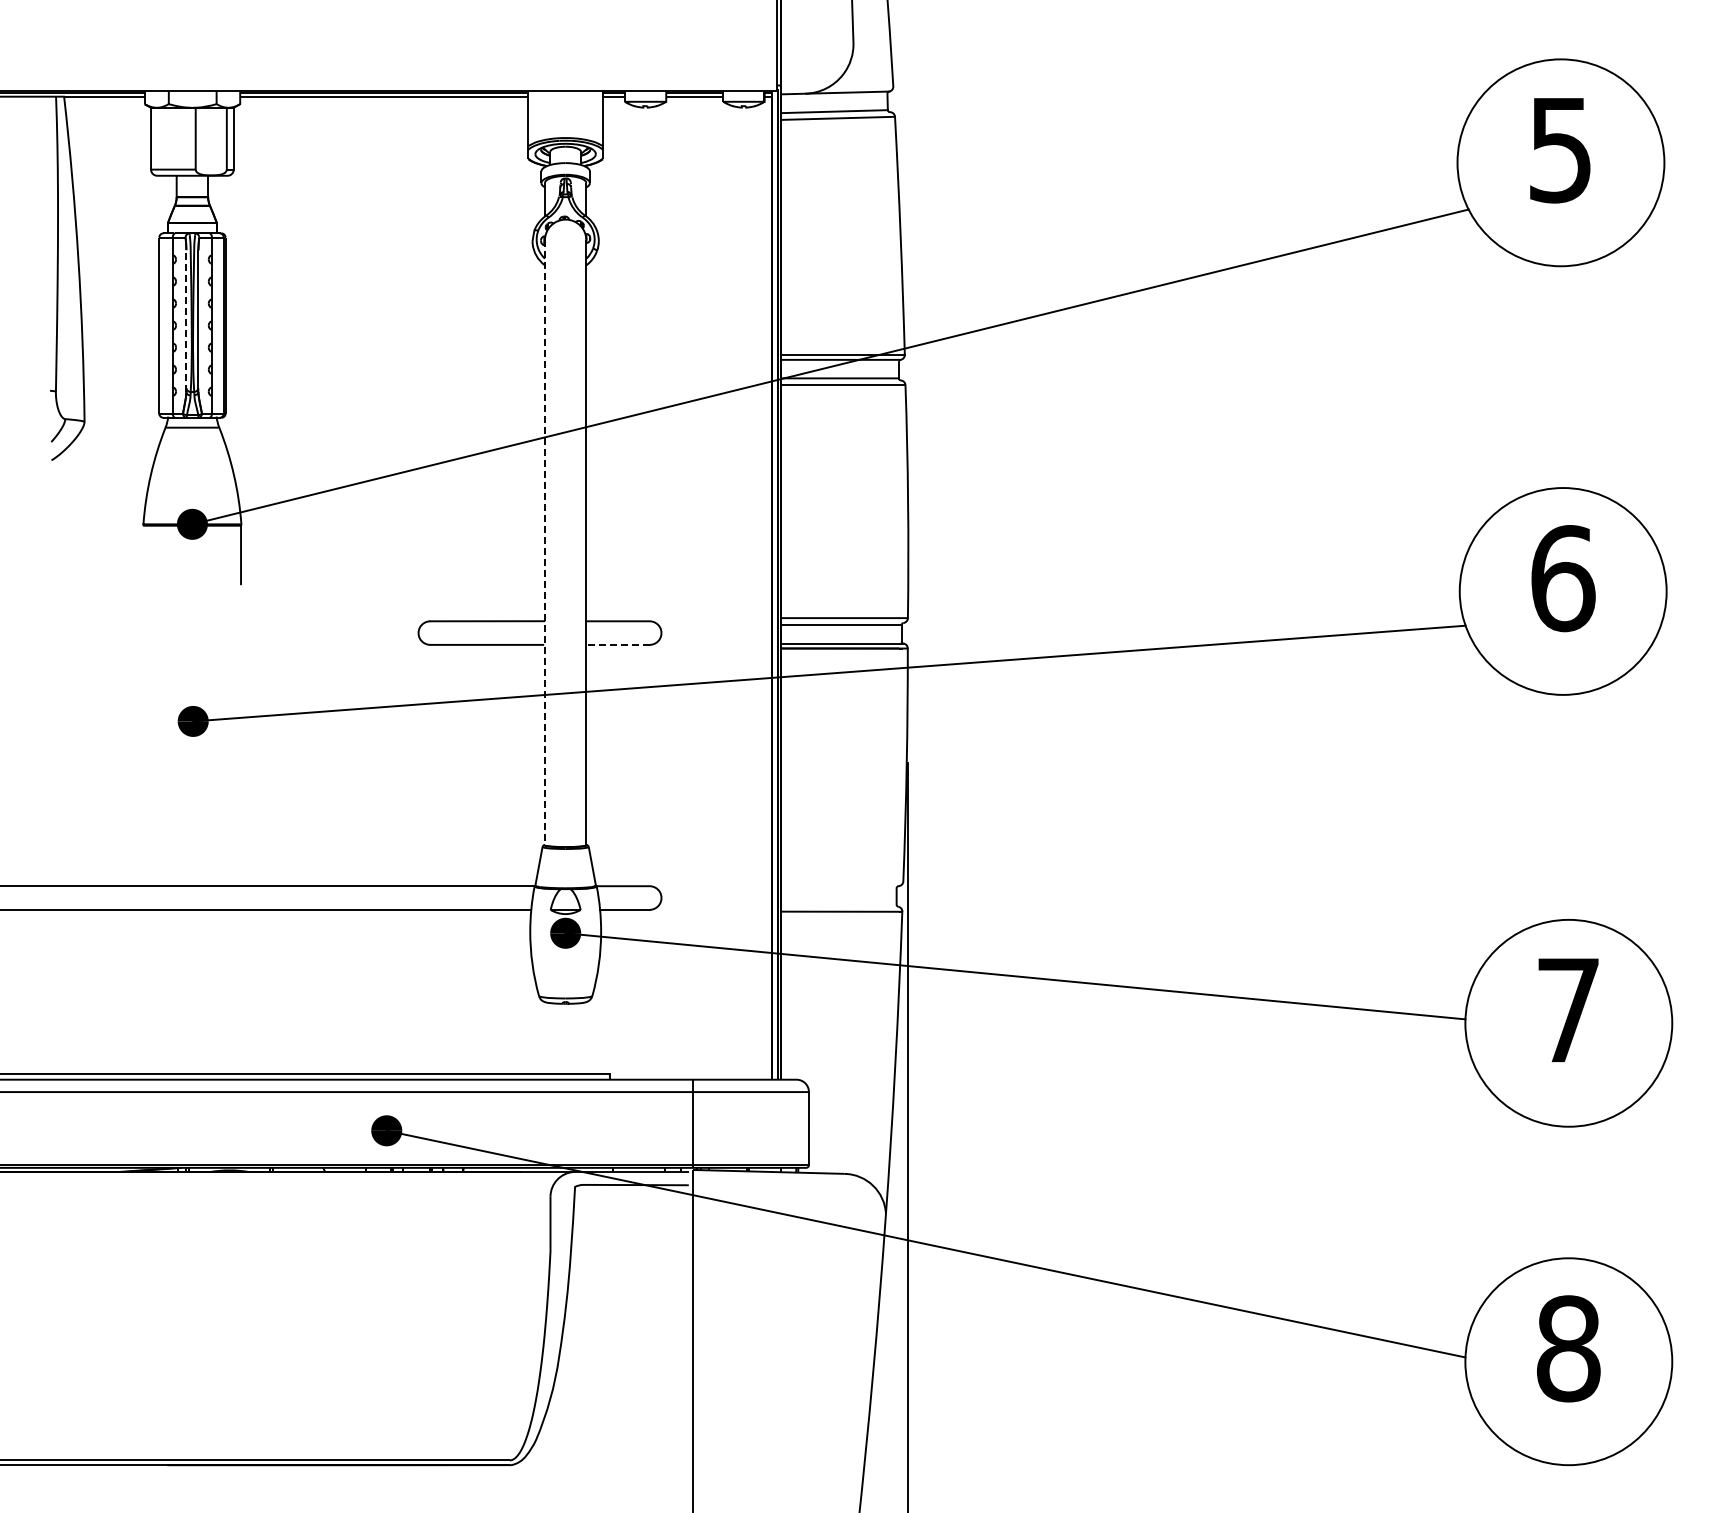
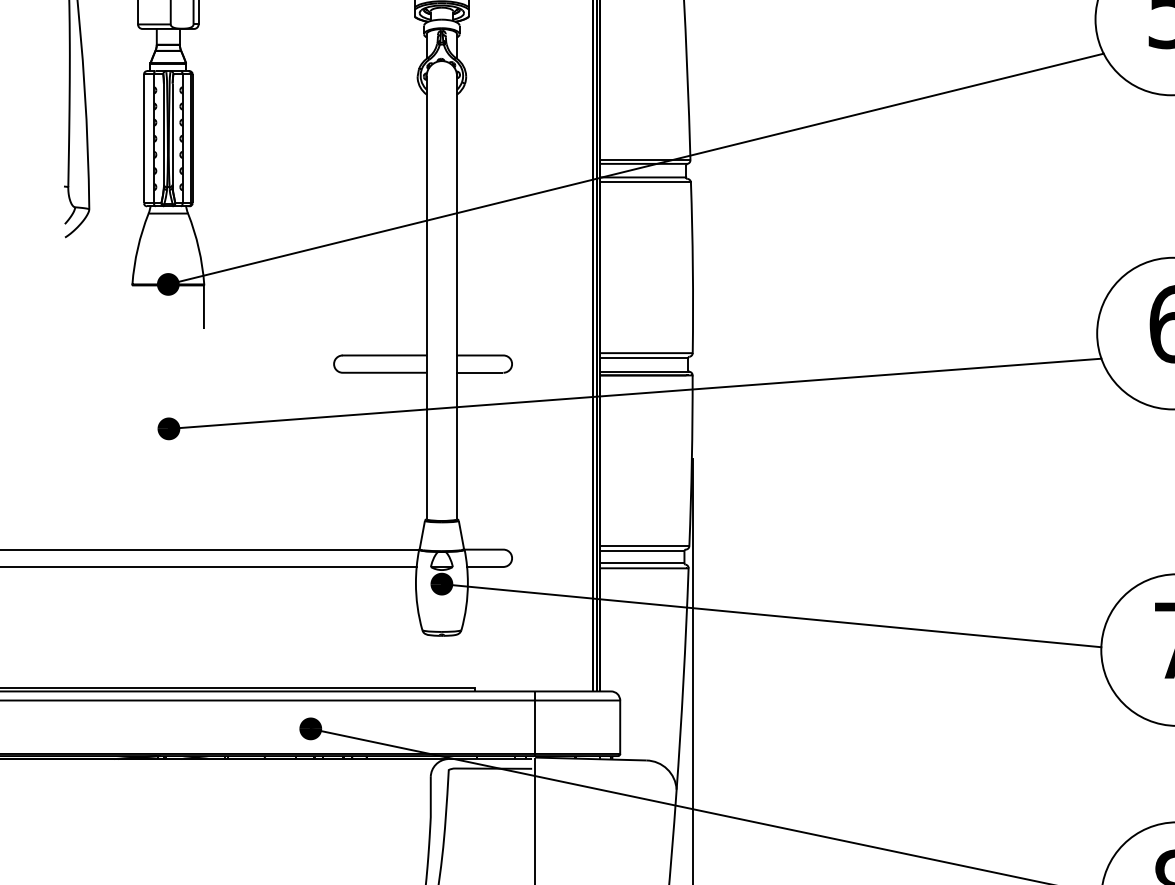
line: (186, 320) -> (164, 135), dashed -> solid
line: (544, 543) -> (426, 298), dashed -> solid
line: (617, 644) -> (479, 372), dashed -> solid
line: (842, 881) -> (644, 546), added
line: (838, 888) -> (641, 551), added
line: (838, 904) -> (641, 563), added

